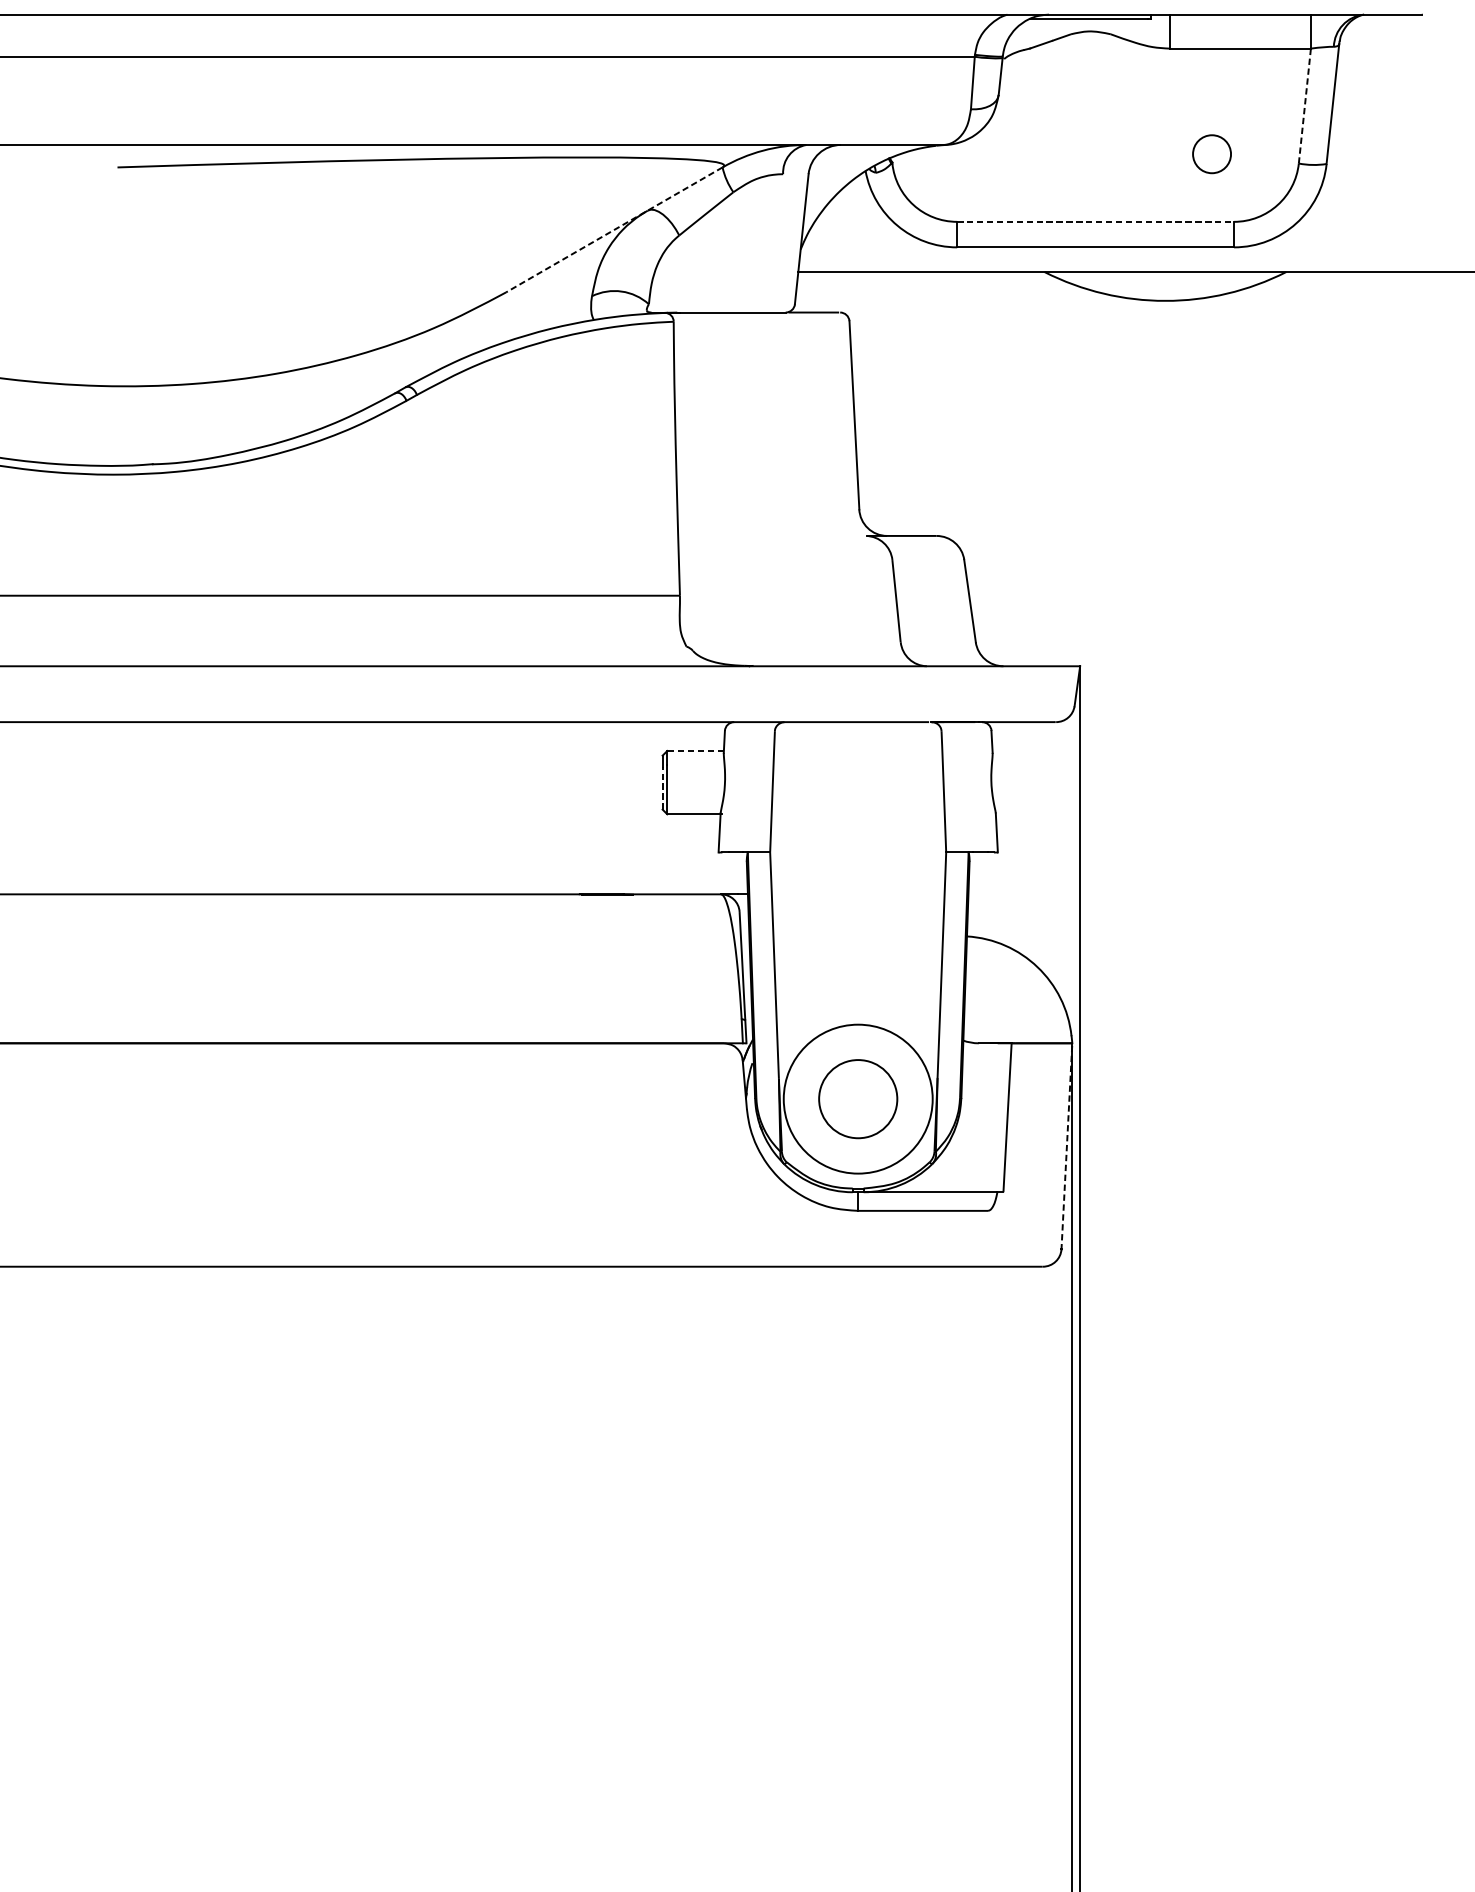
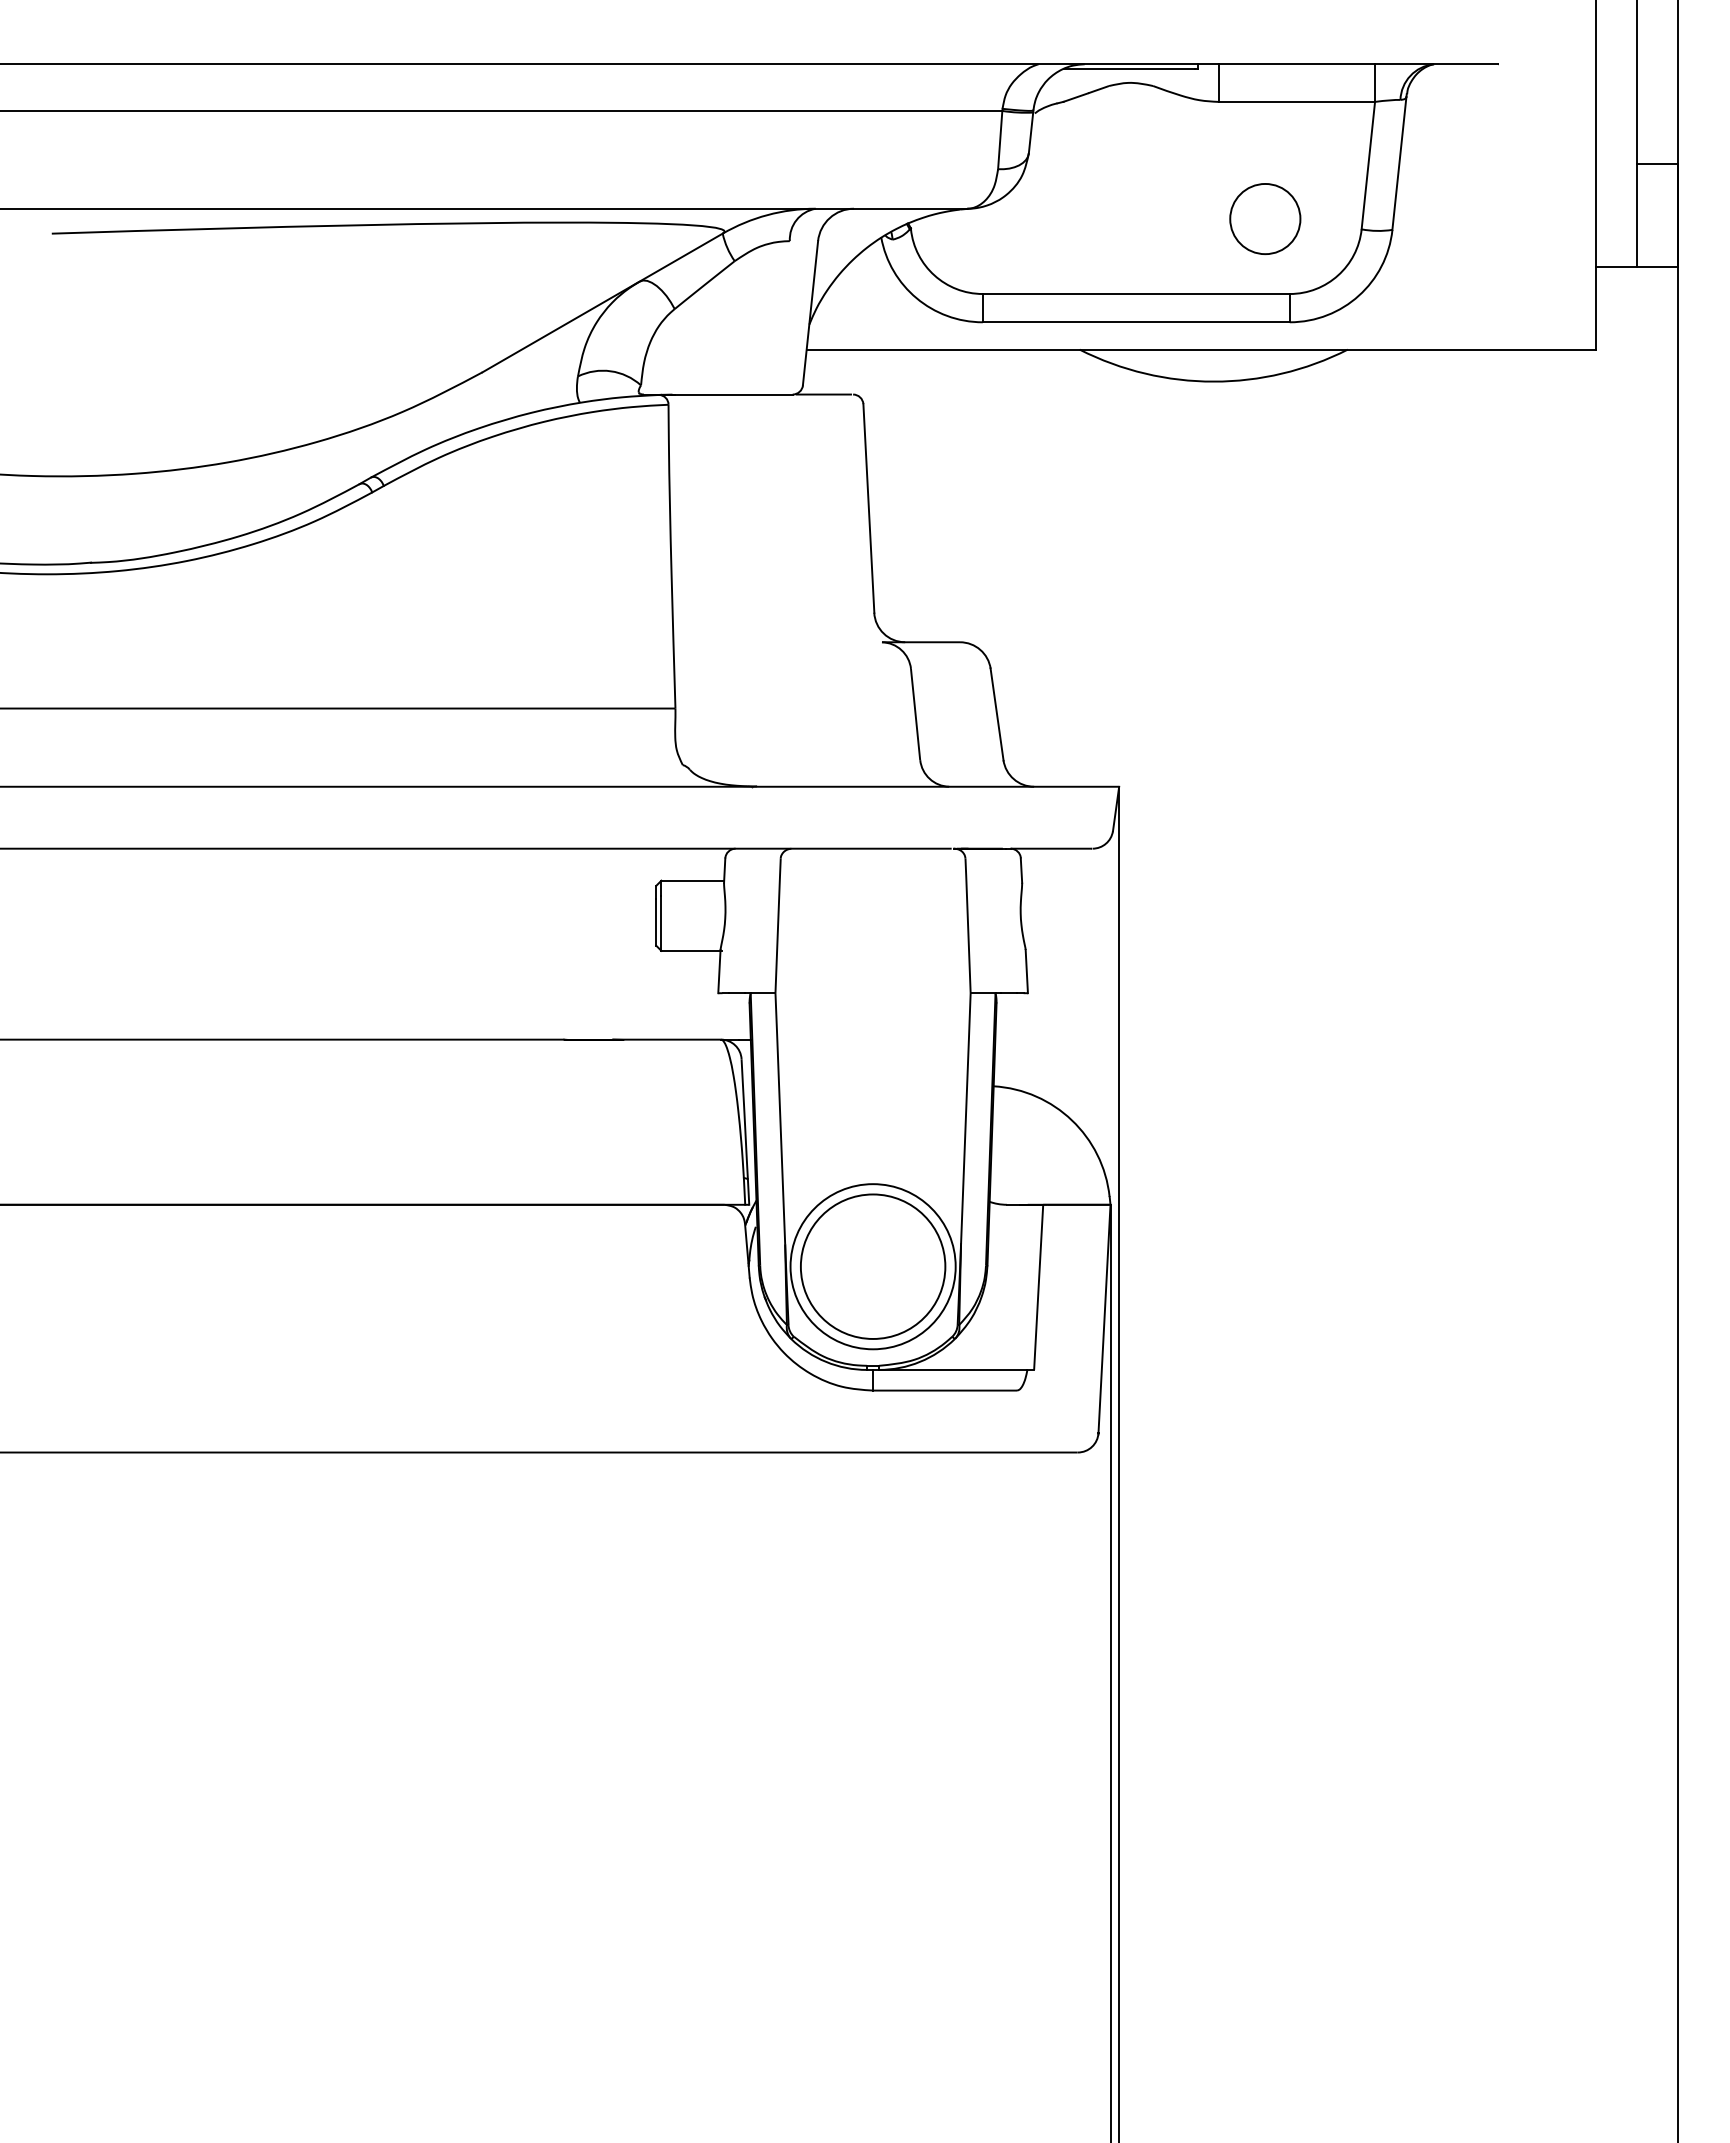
line: (1305, 105) -> (1368, 165), dashed -> solid
circle: (1212, 153) -> (1265, 218), size x1.67
line: (1095, 222) -> (1136, 294), dashed -> solid
line: (614, 229) -> (602, 302), dashed -> solid
line: (695, 750) -> (692, 880), dashed -> solid
line: (662, 787) -> (656, 921), dashed -> solid
circle: (857, 1098) -> (872, 1266), size x1.67
line: (1066, 1146) -> (1104, 1319), dashed -> solid

